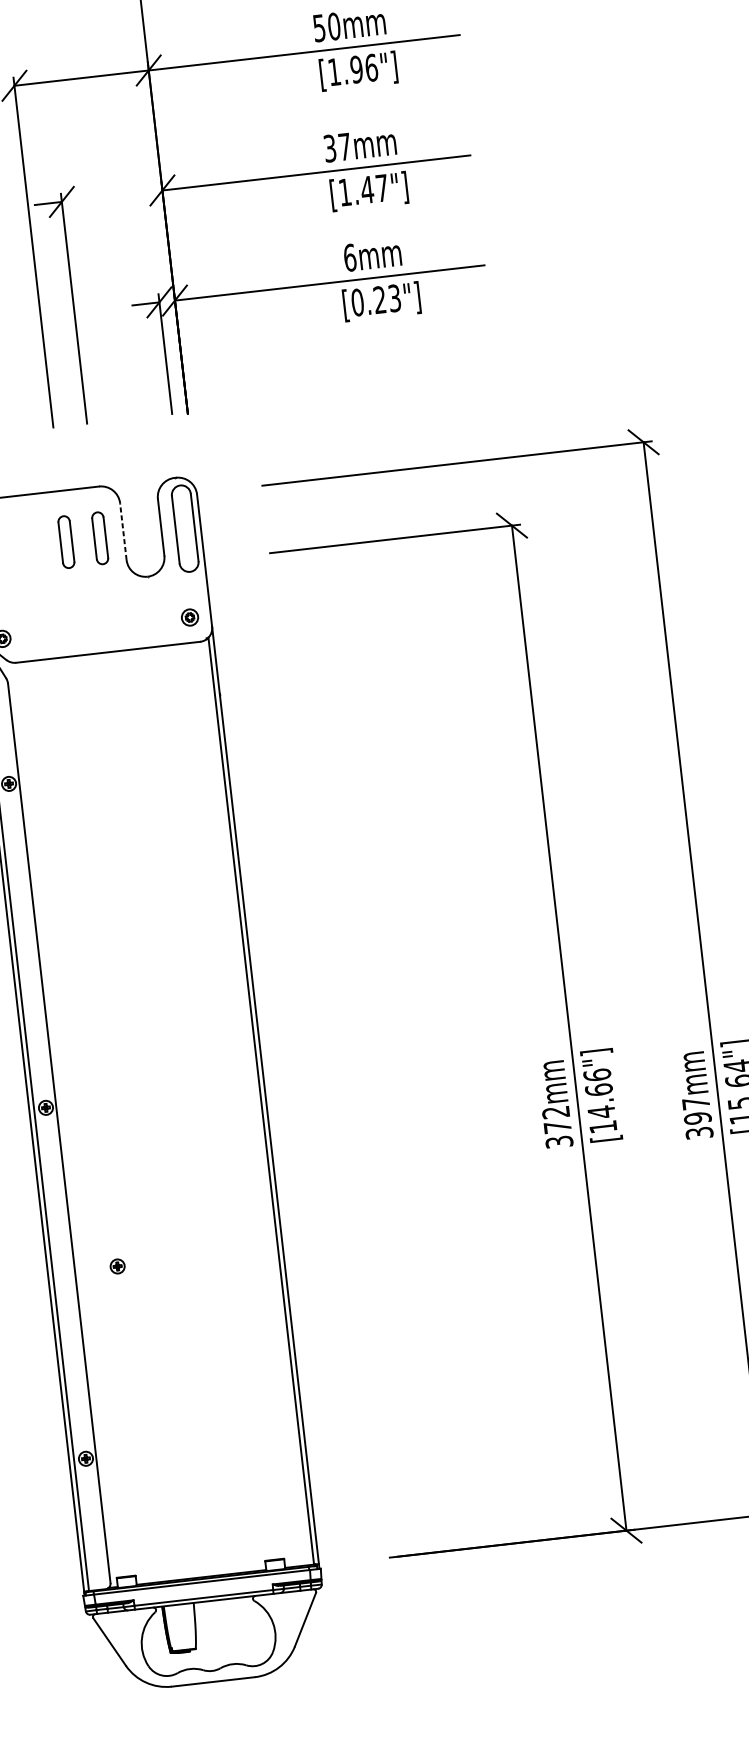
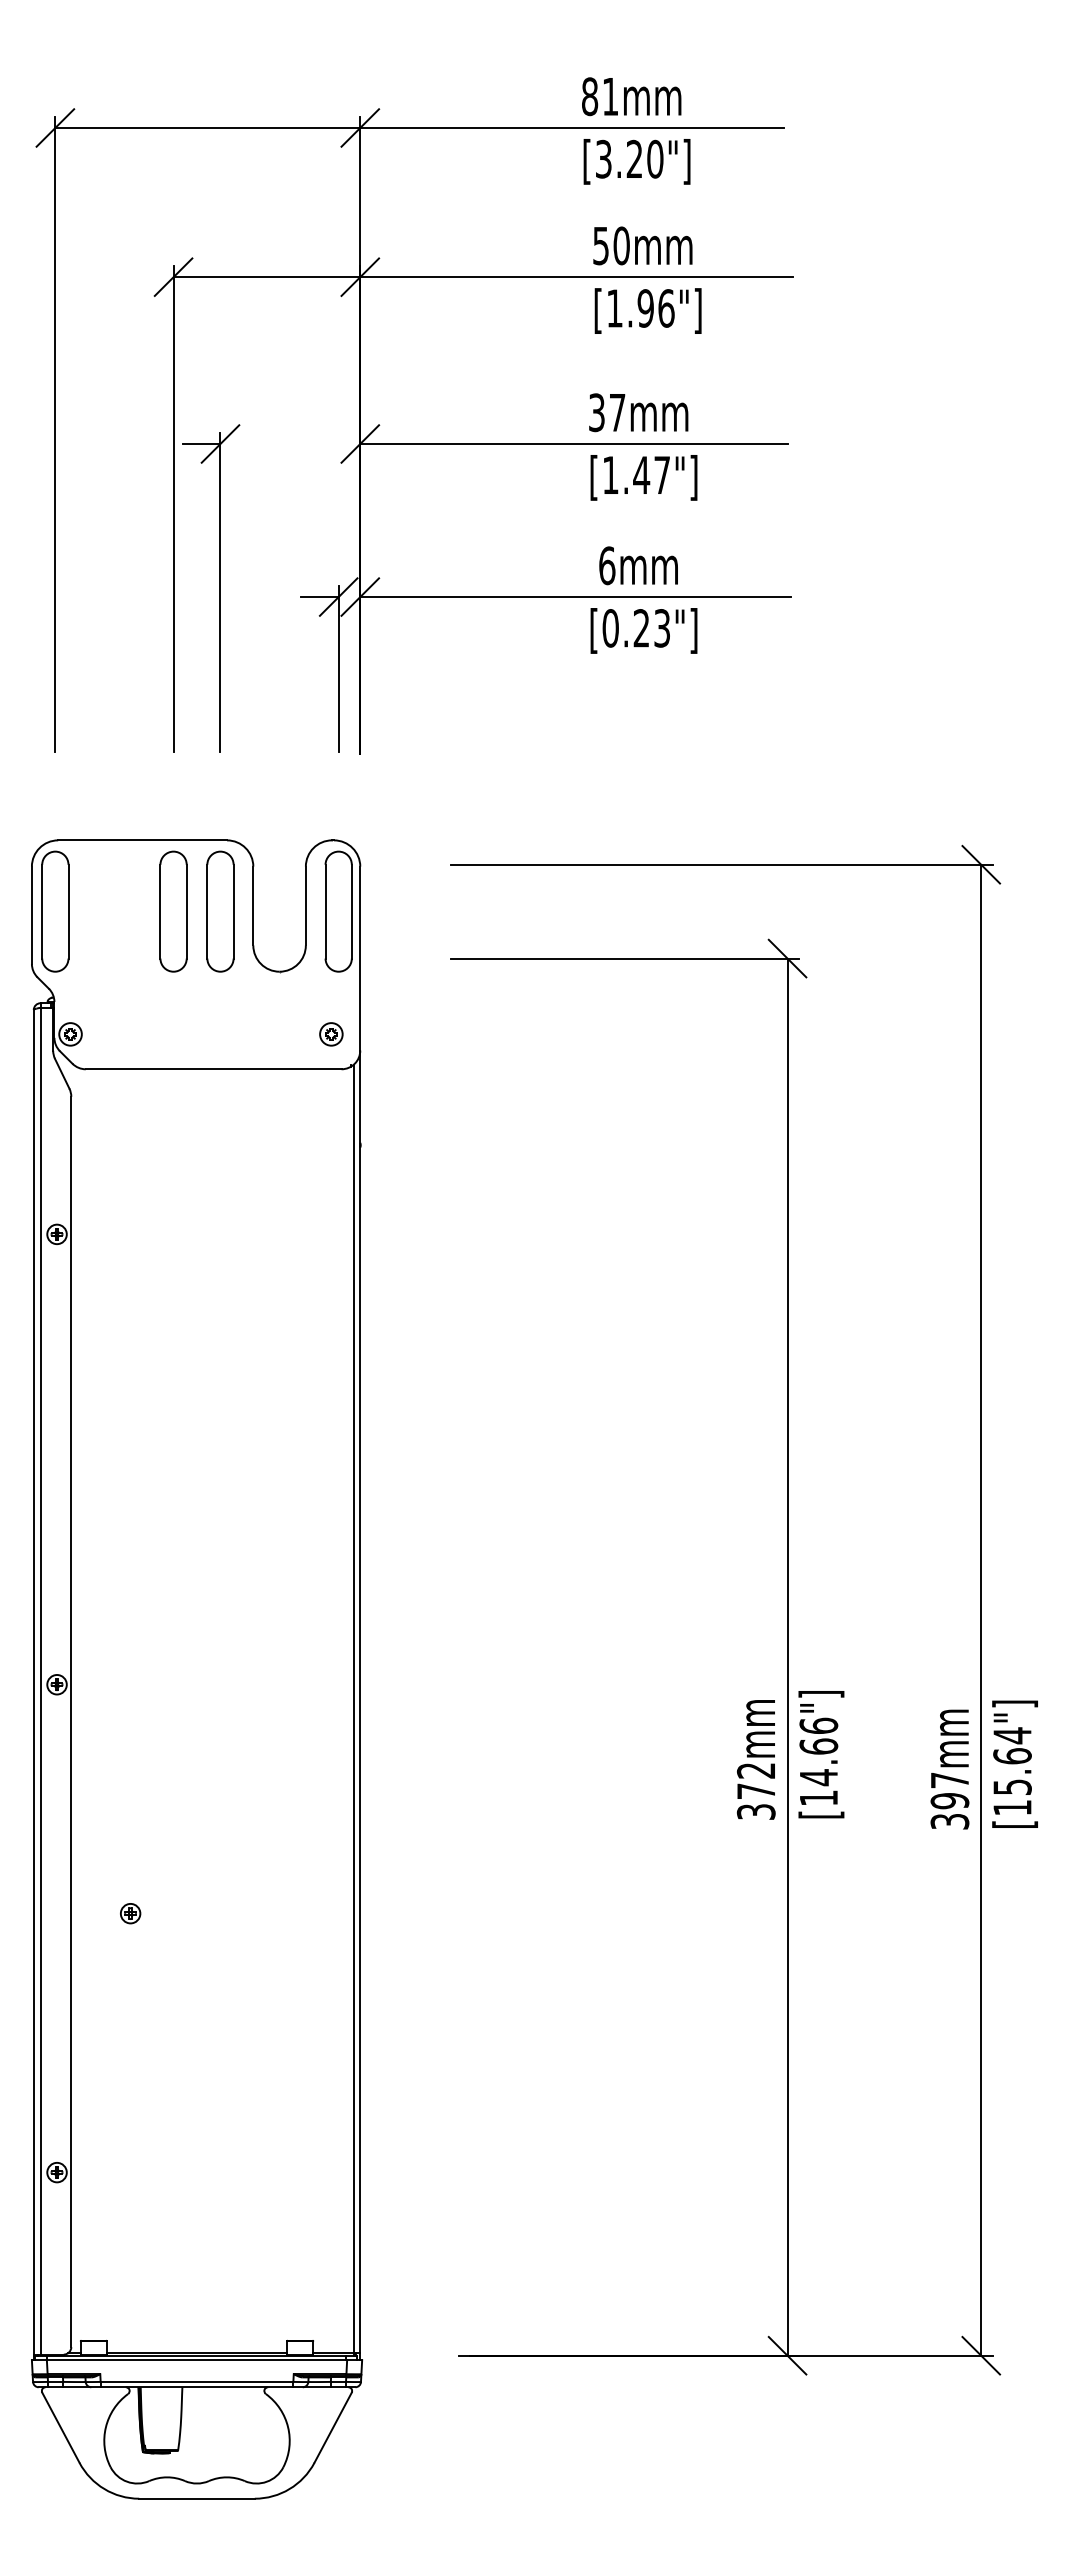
line: (123, 531) -> (253, 905), dashed -> solid
part: (100, 538) -> (220, 911), size x1.67
part: (66, 542) -> (173, 911), size x1.67

